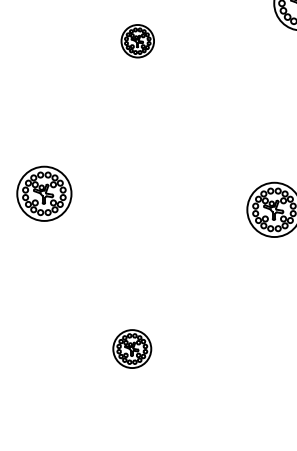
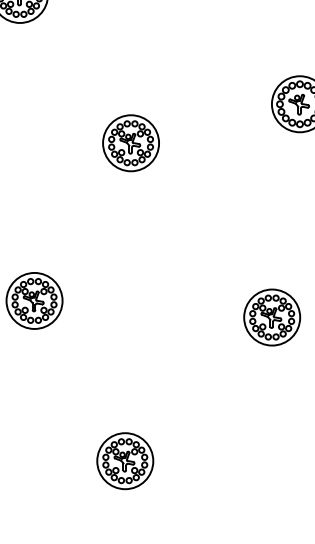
part: (137, 41) -> (130, 143), size x1.67
part: (132, 349) -> (125, 461), size x1.43

